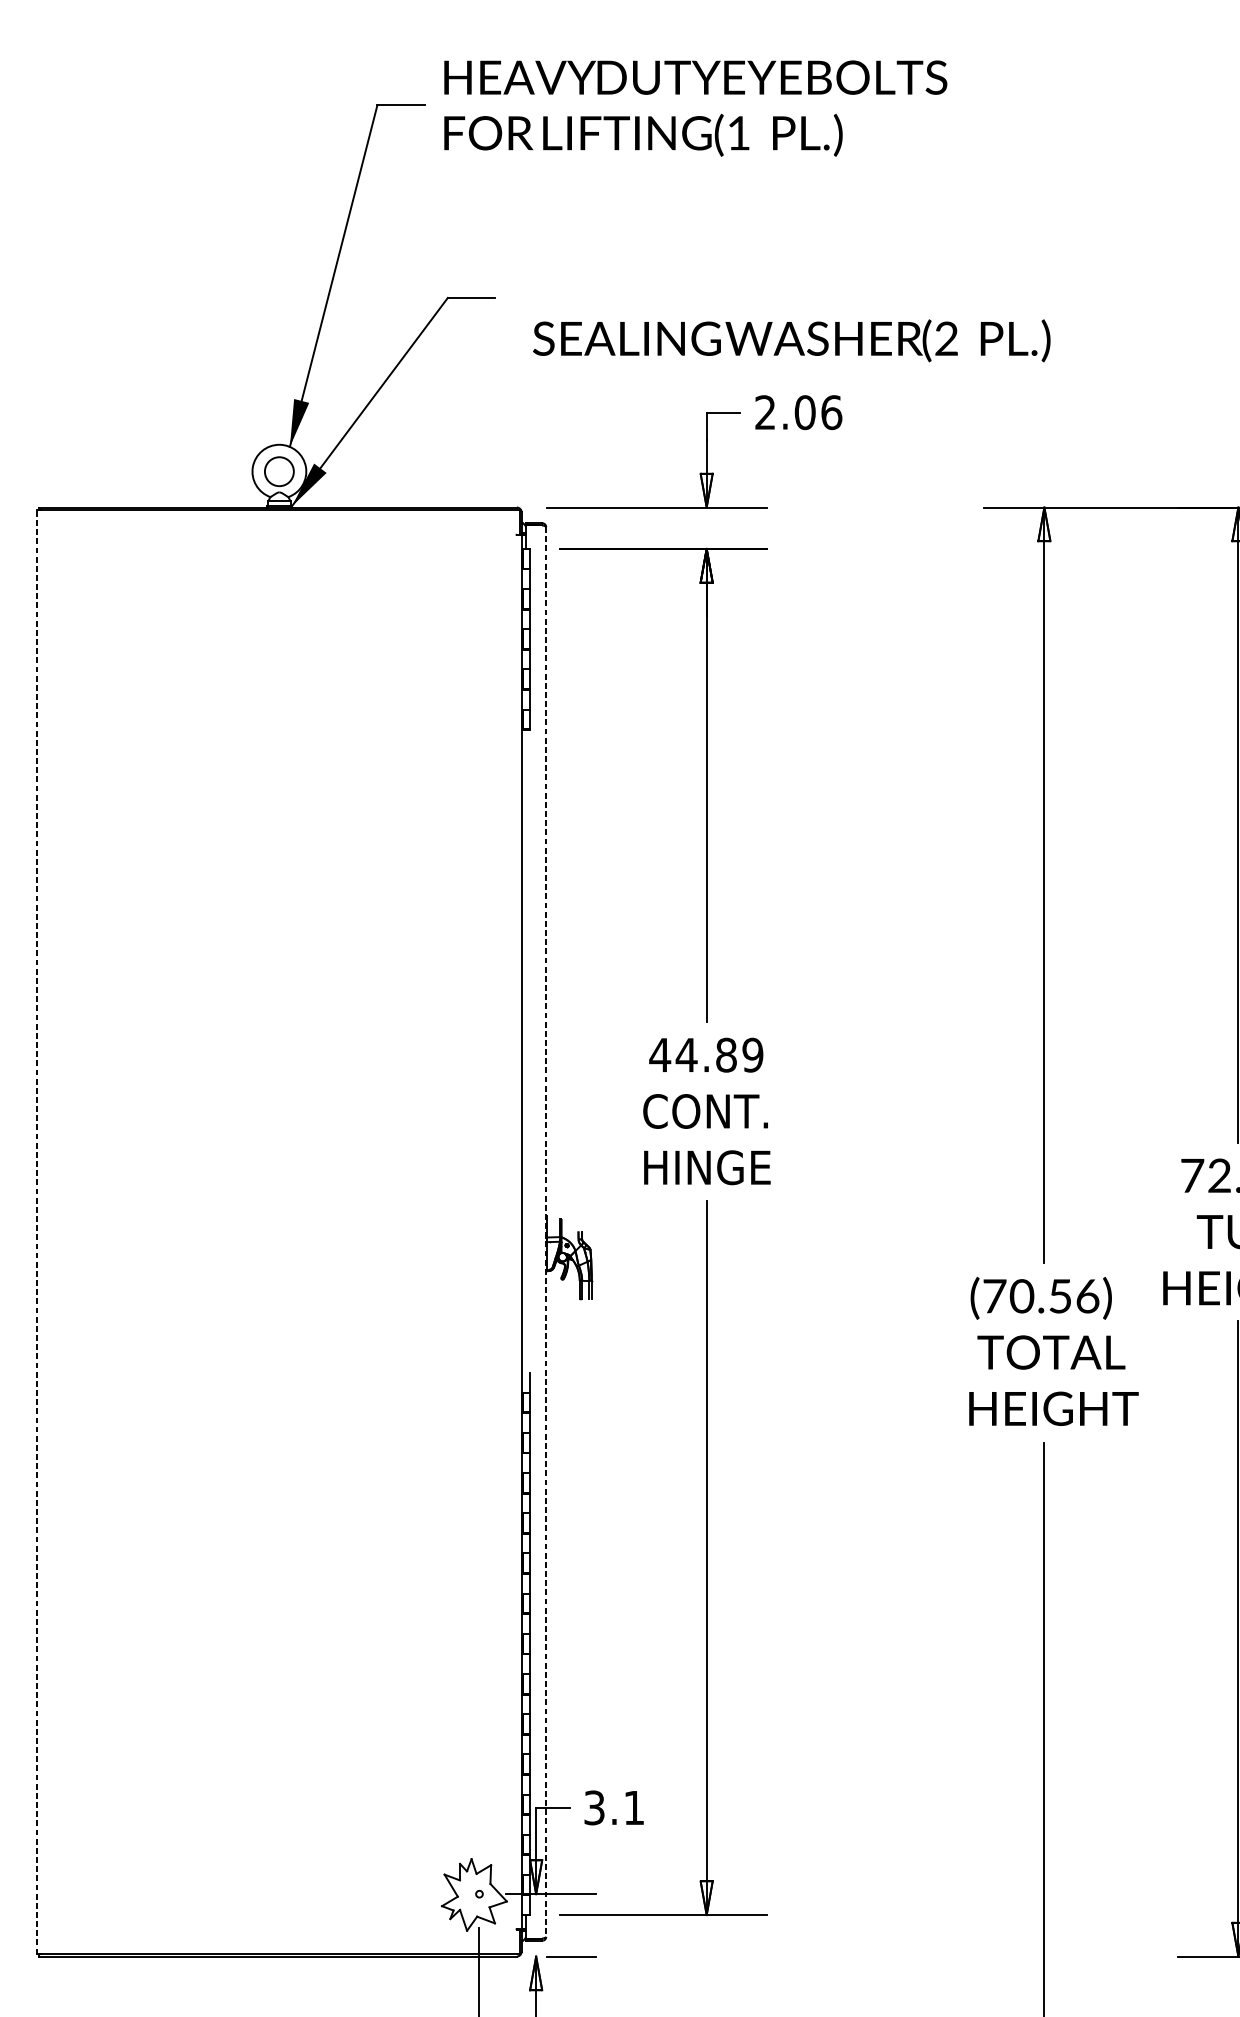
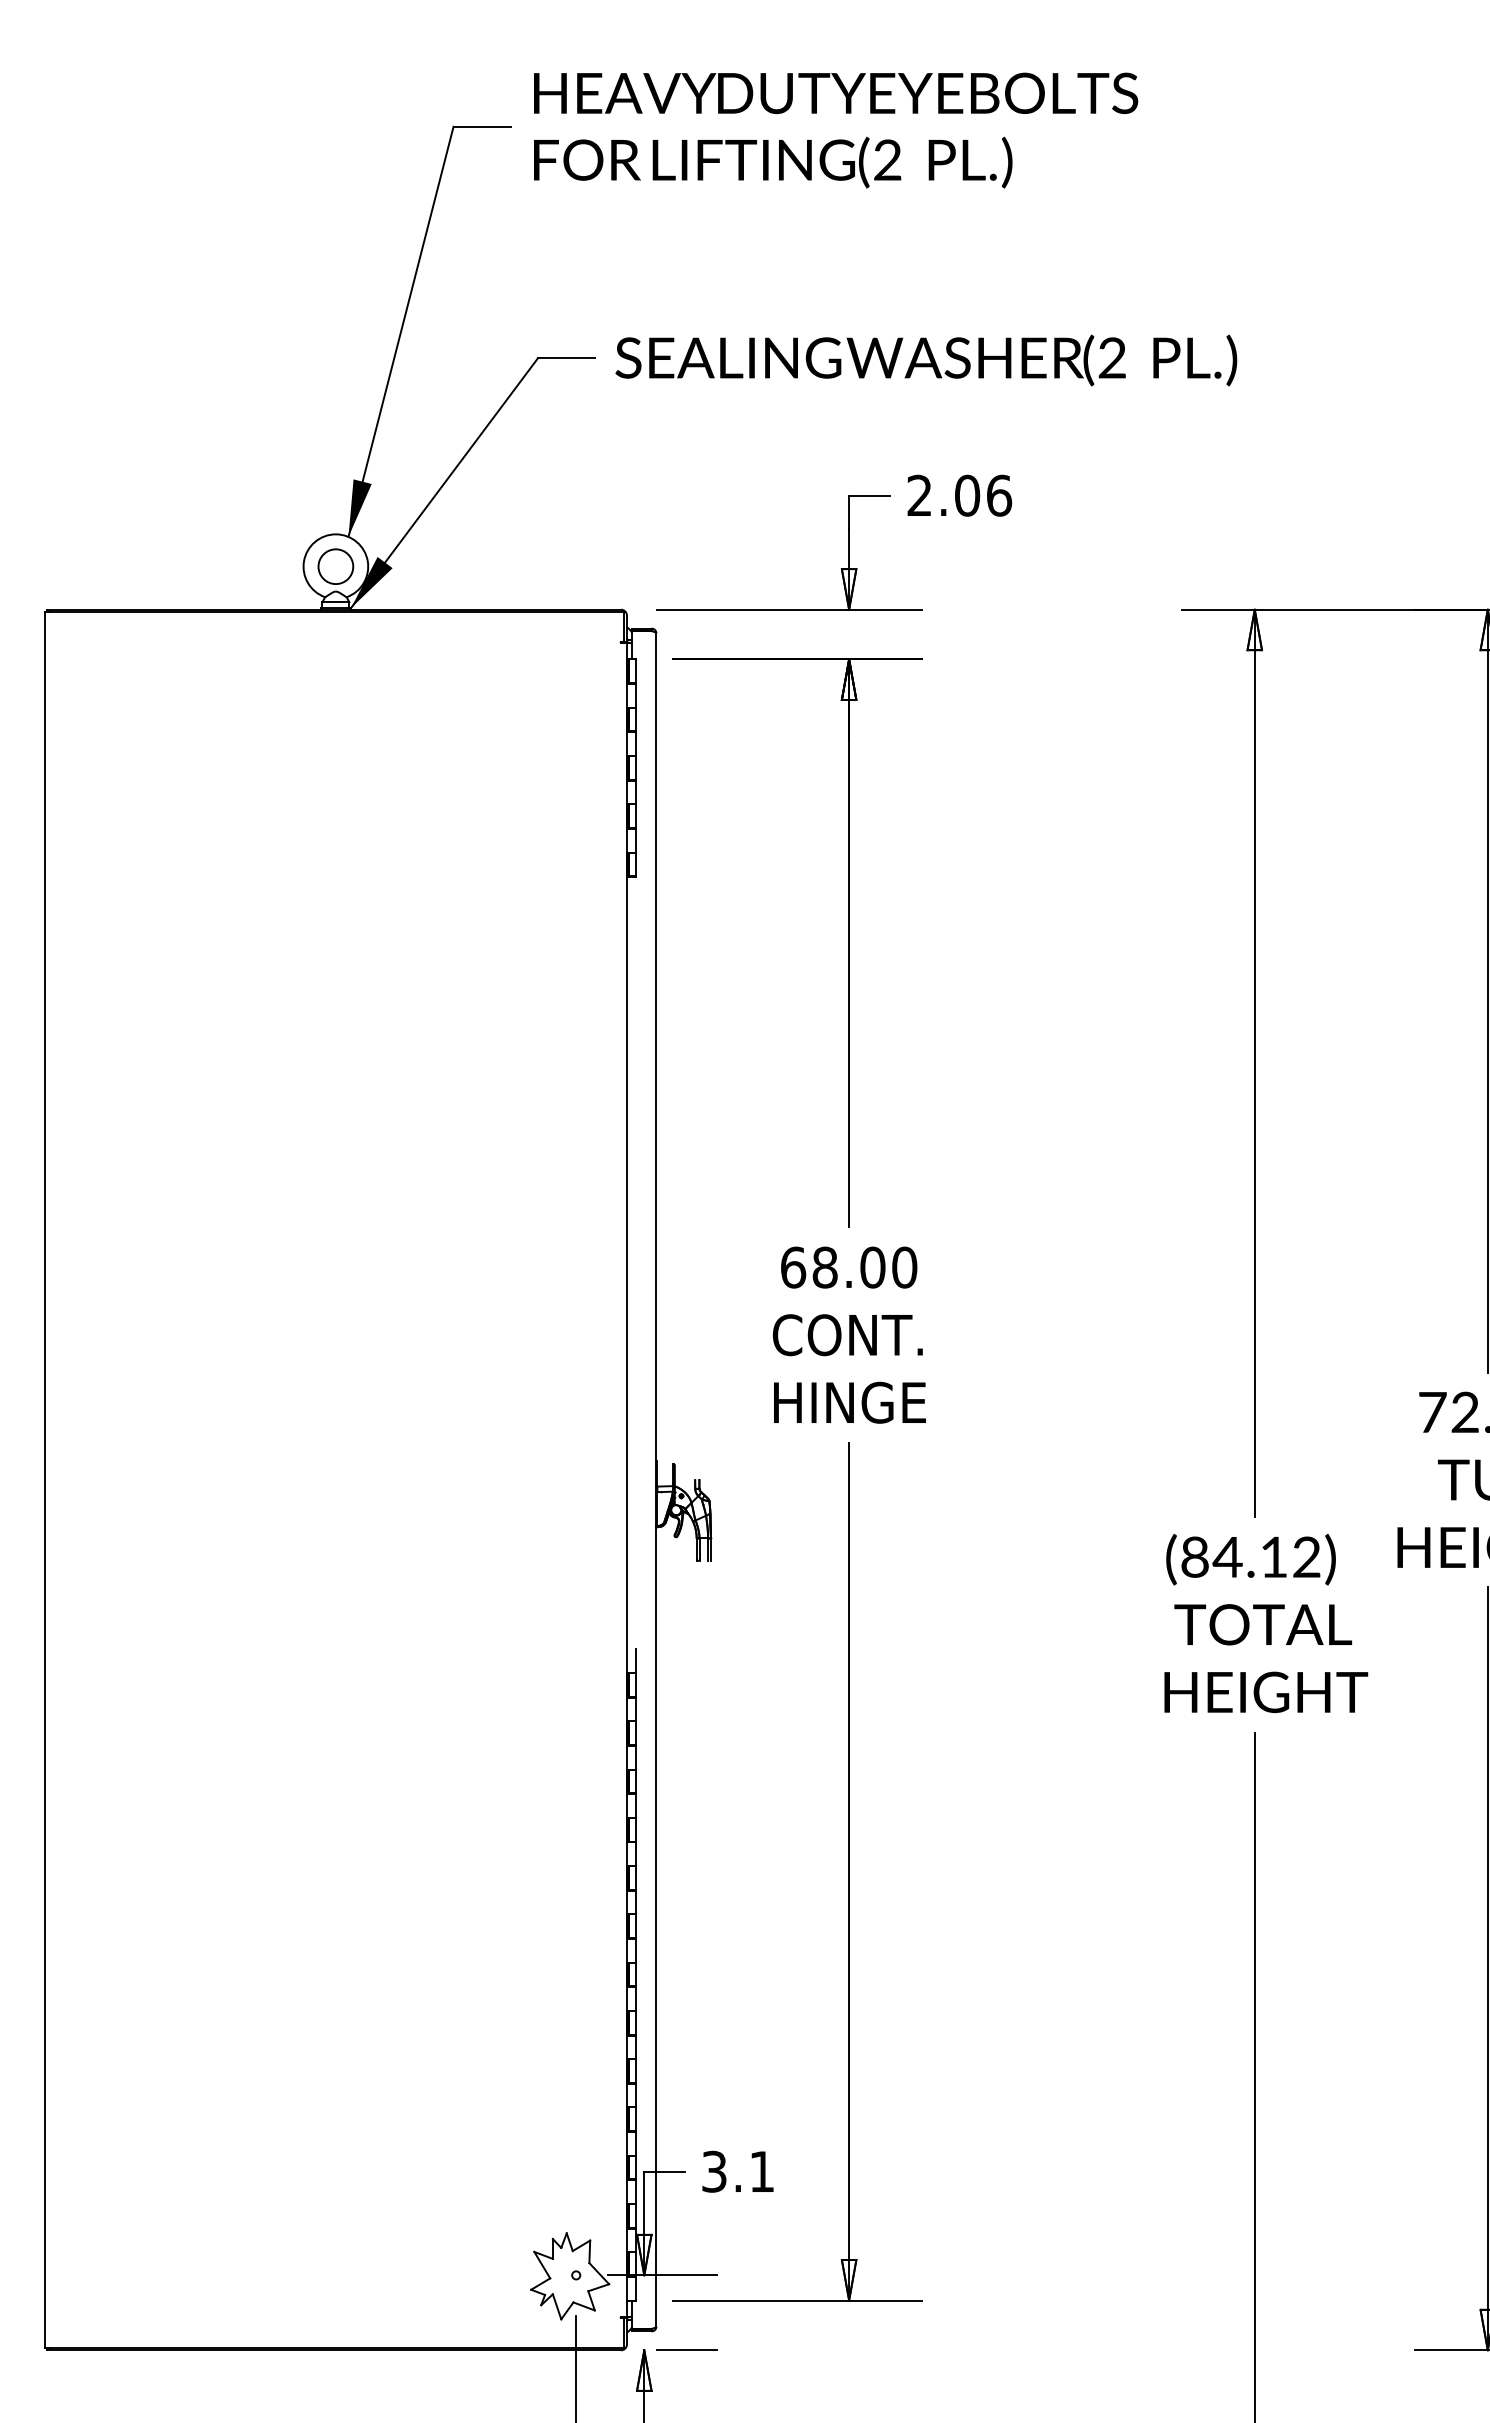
text: (738, 132) -> (887, 159), (1 -> (2
text: (791, 340) -> (926, 360), moved
text: (706, 1055) -> (848, 1267), 44.89 -> 68.00
line: (36, 1232) -> (44, 1480), dashed -> solid
line: (546, 1232) -> (656, 1480), dashed -> solid
text: (1040, 1295) -> (1250, 1556), (70.56) -> (84.12)

